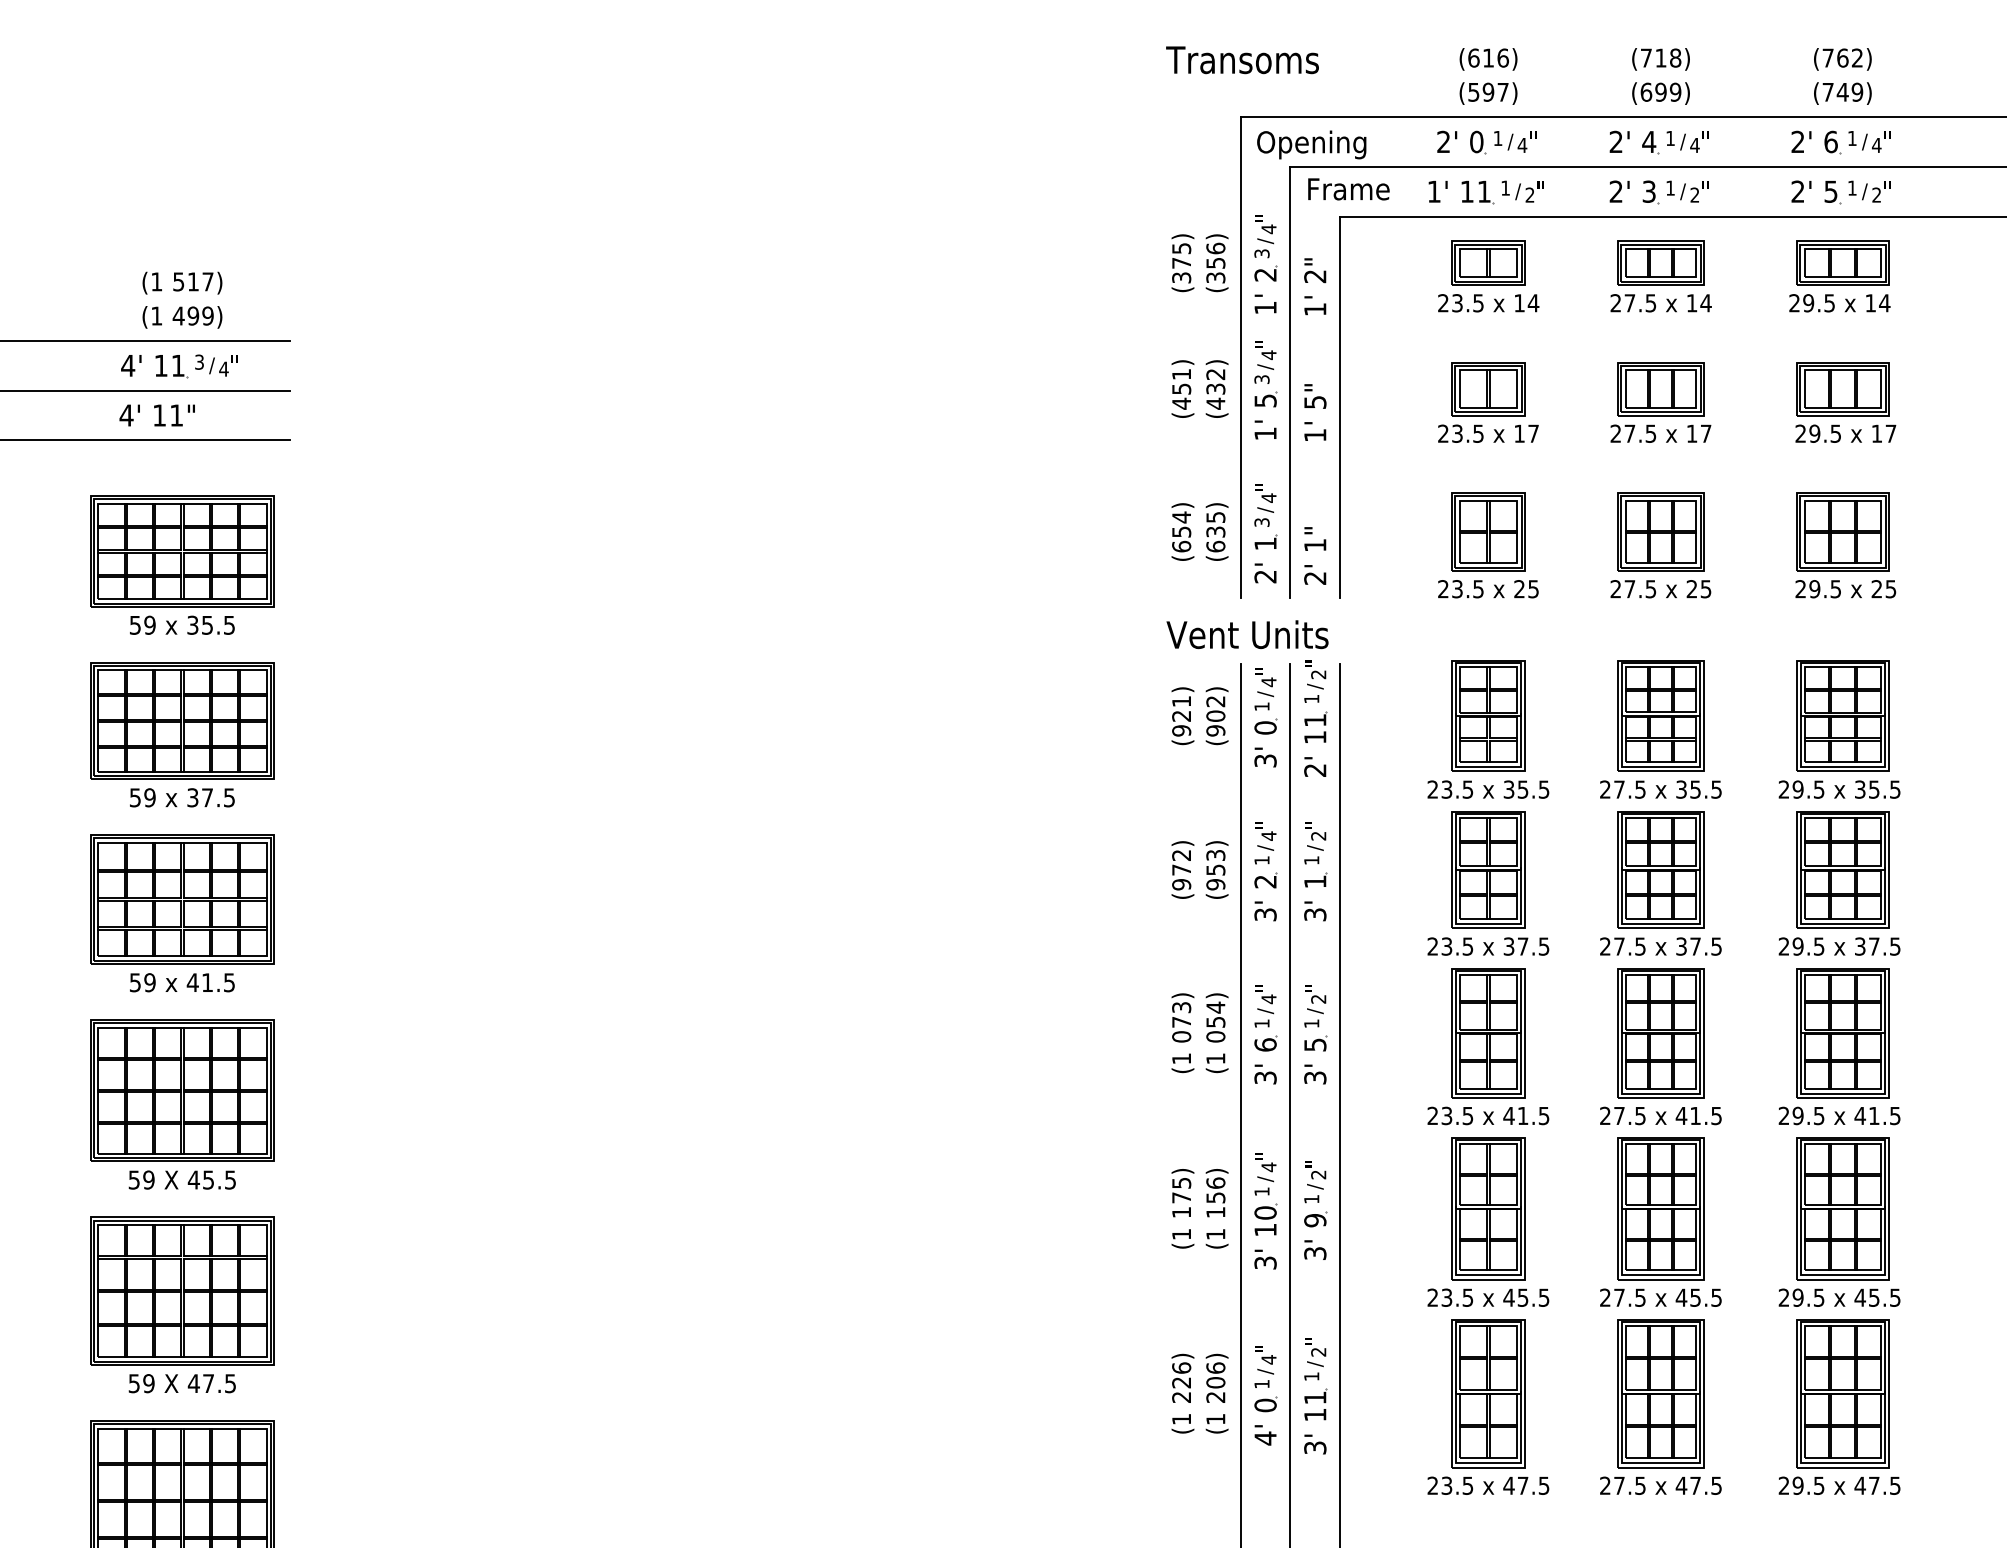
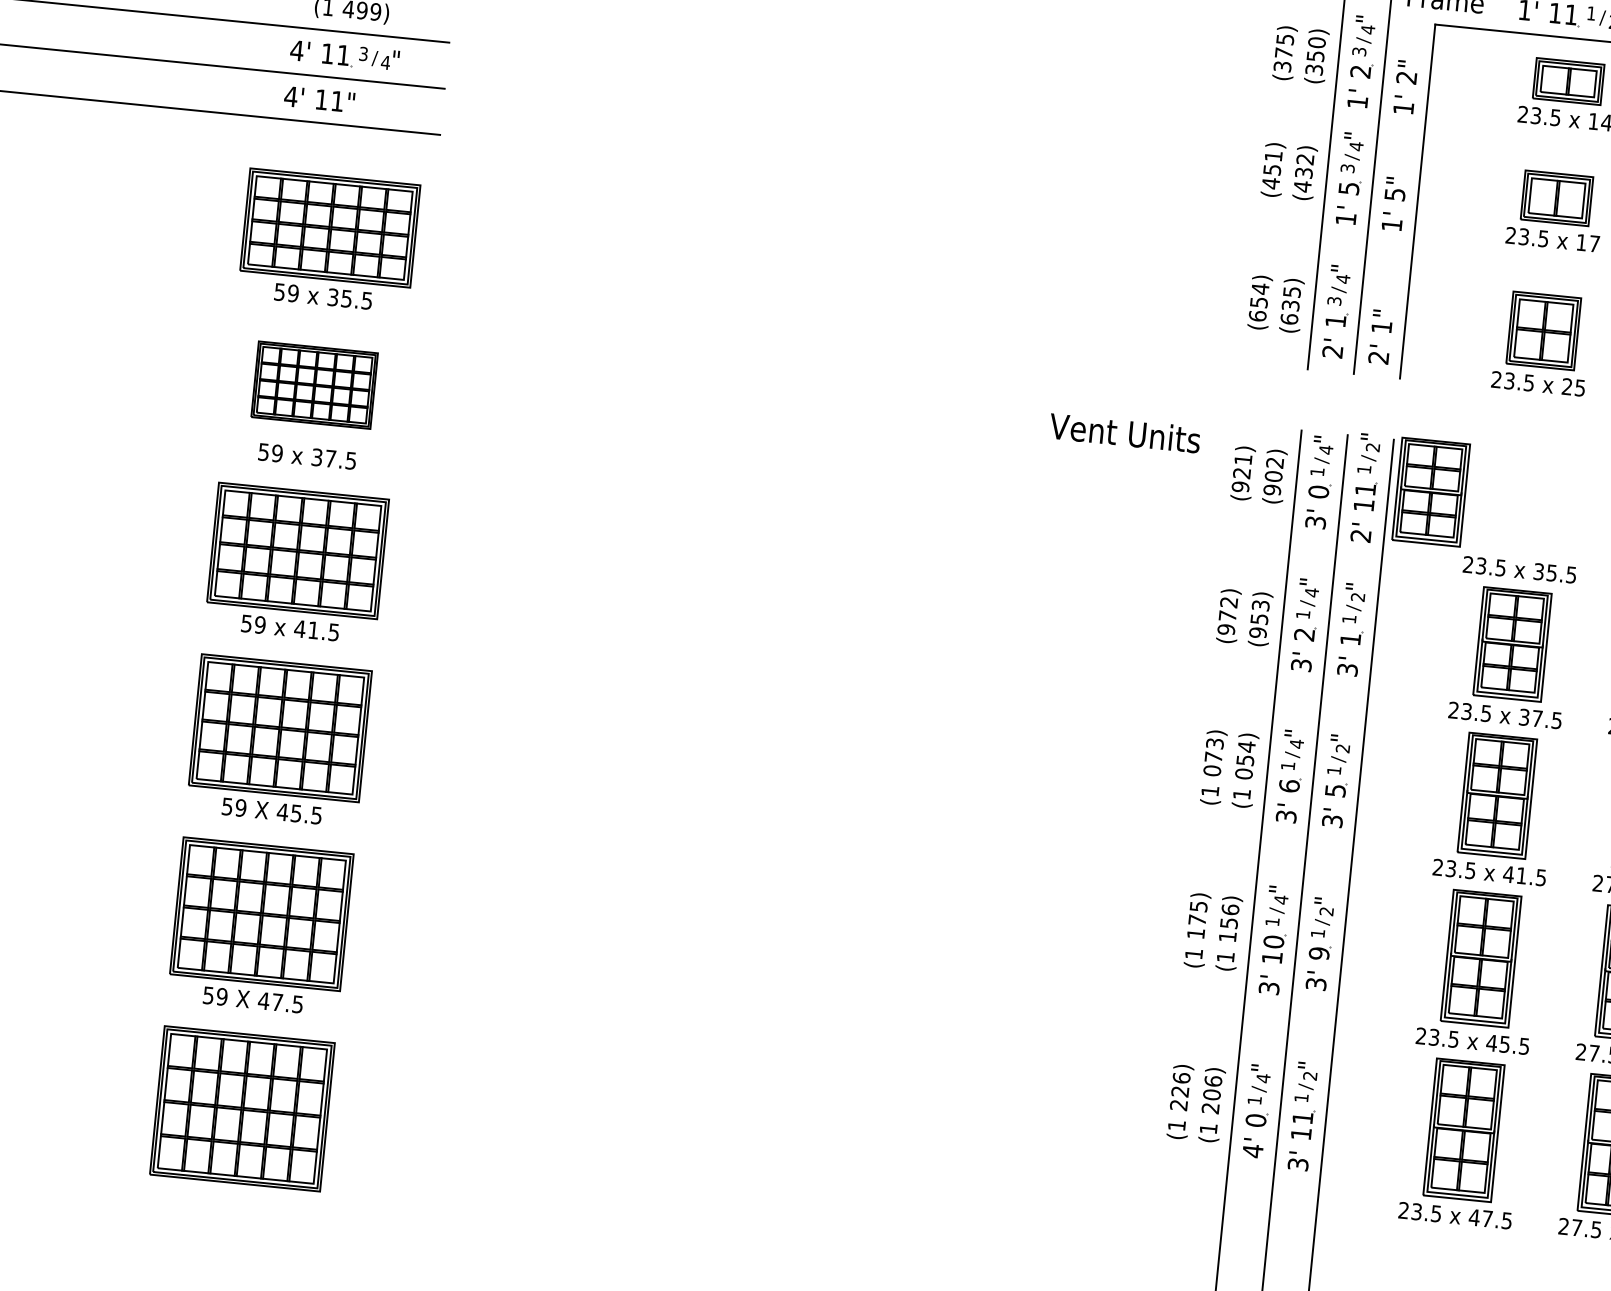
text: (1215, 248) -> (1316, 42), (356) -> (350)
text: (1247, 634) -> (1125, 432), moved
part: (1488, 715) -> (1431, 491), moved
part: (182, 720) -> (314, 384), size x0.7

